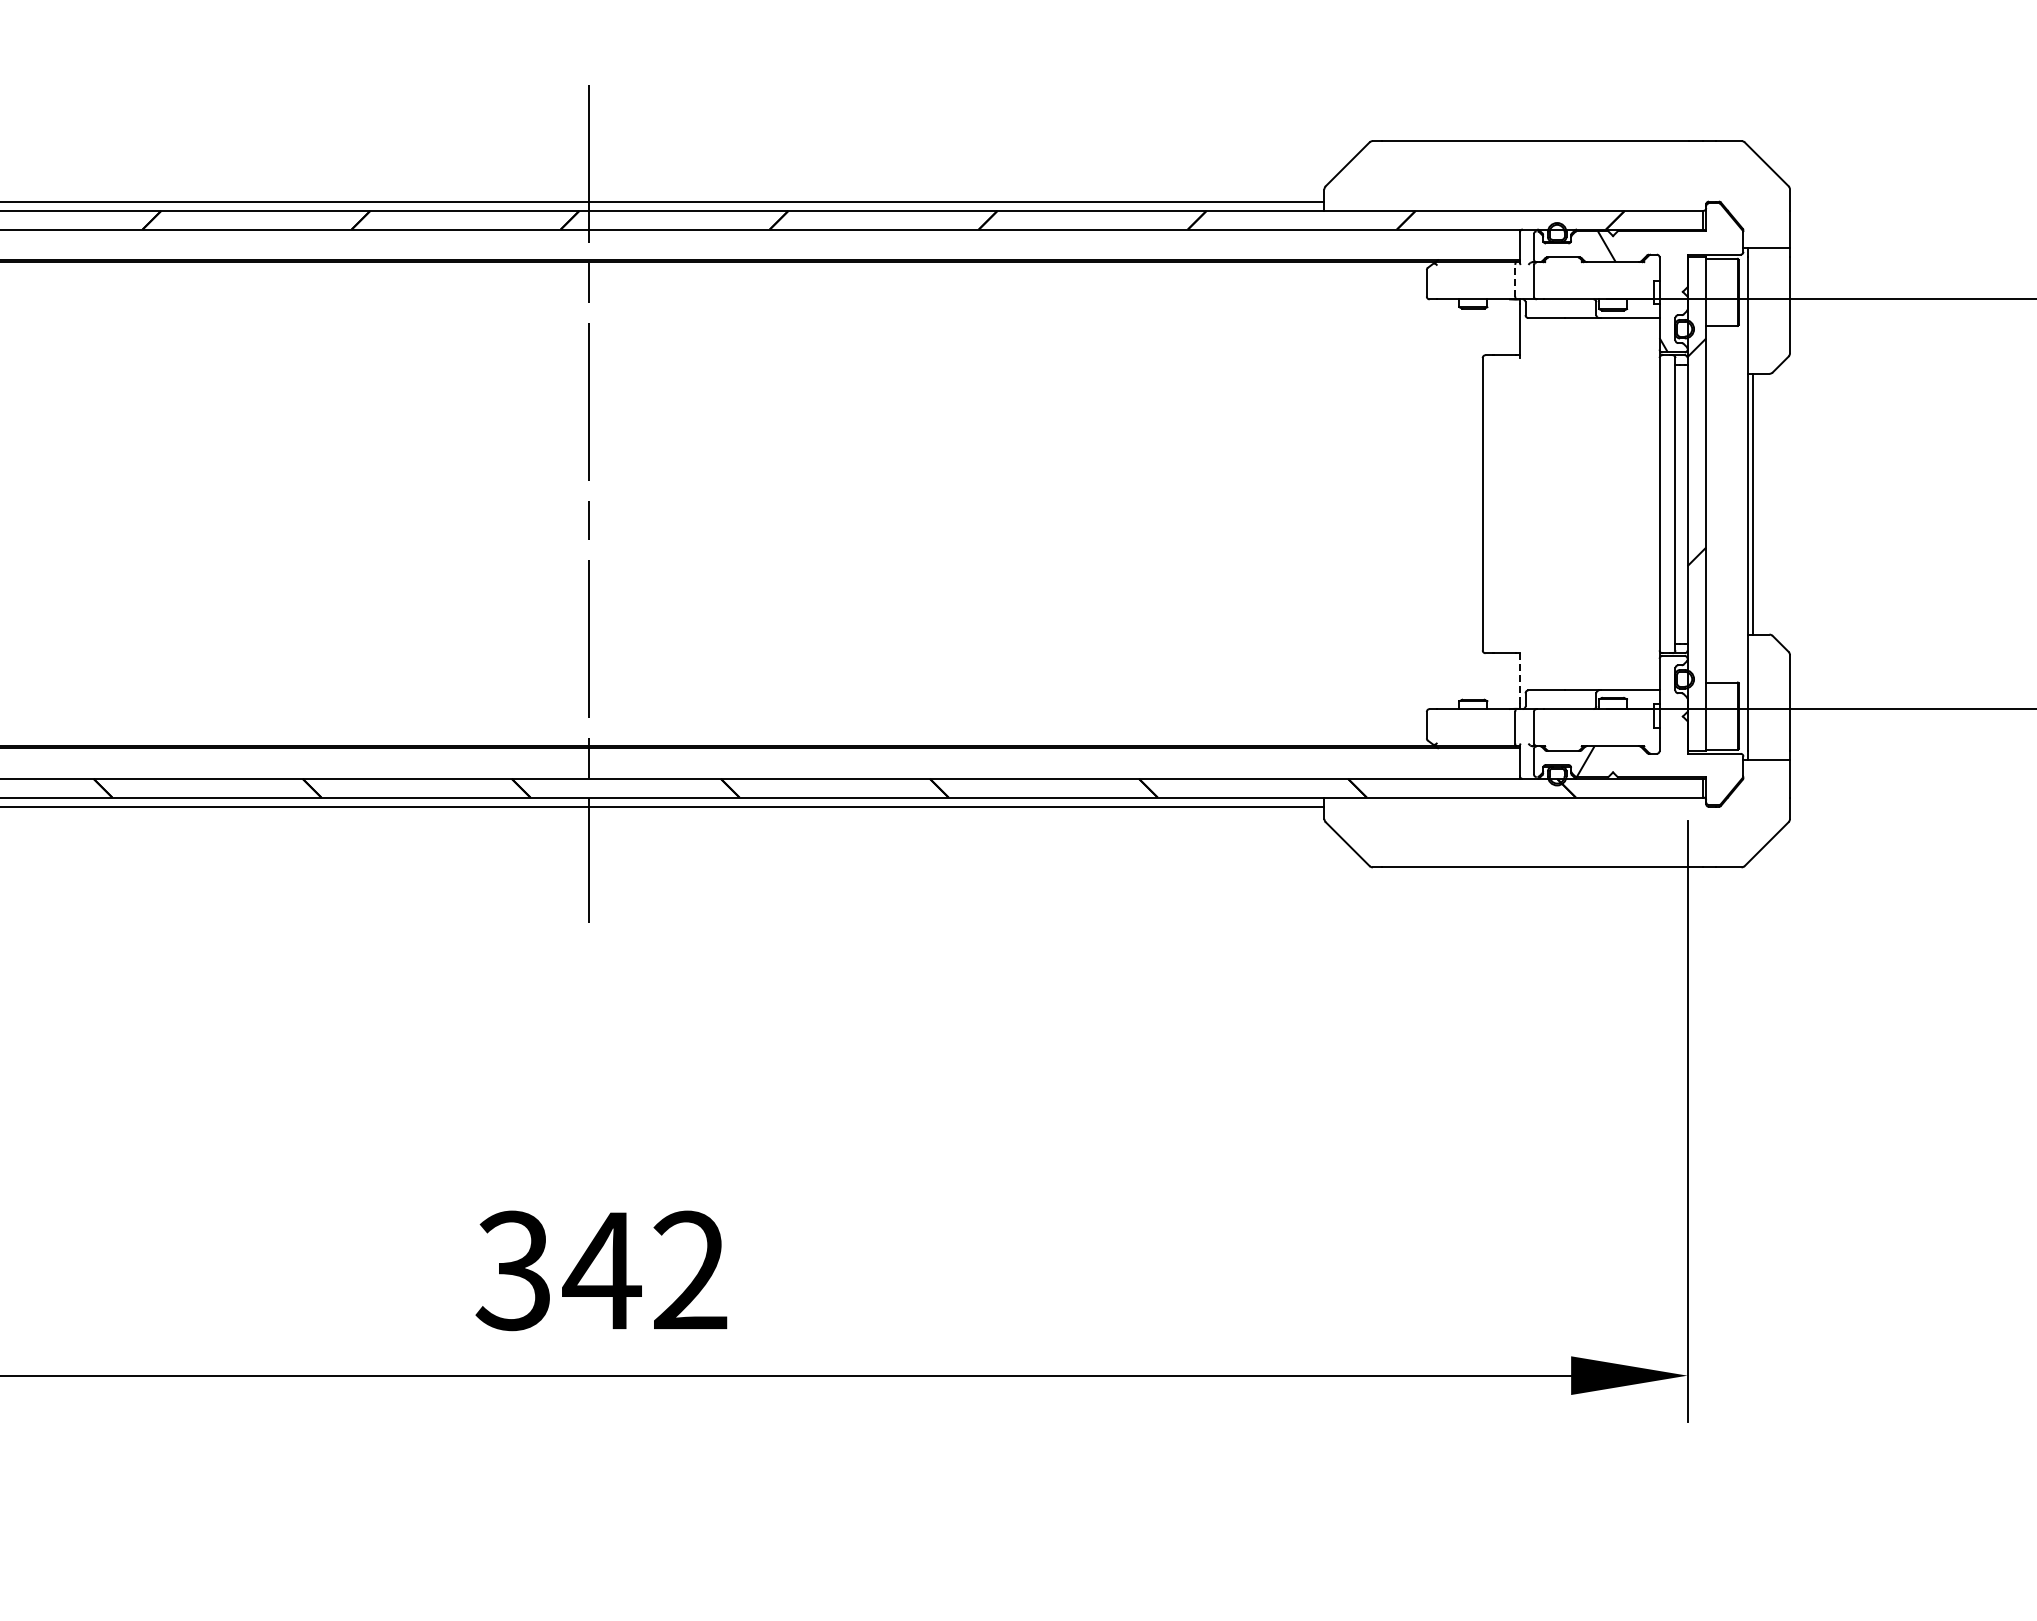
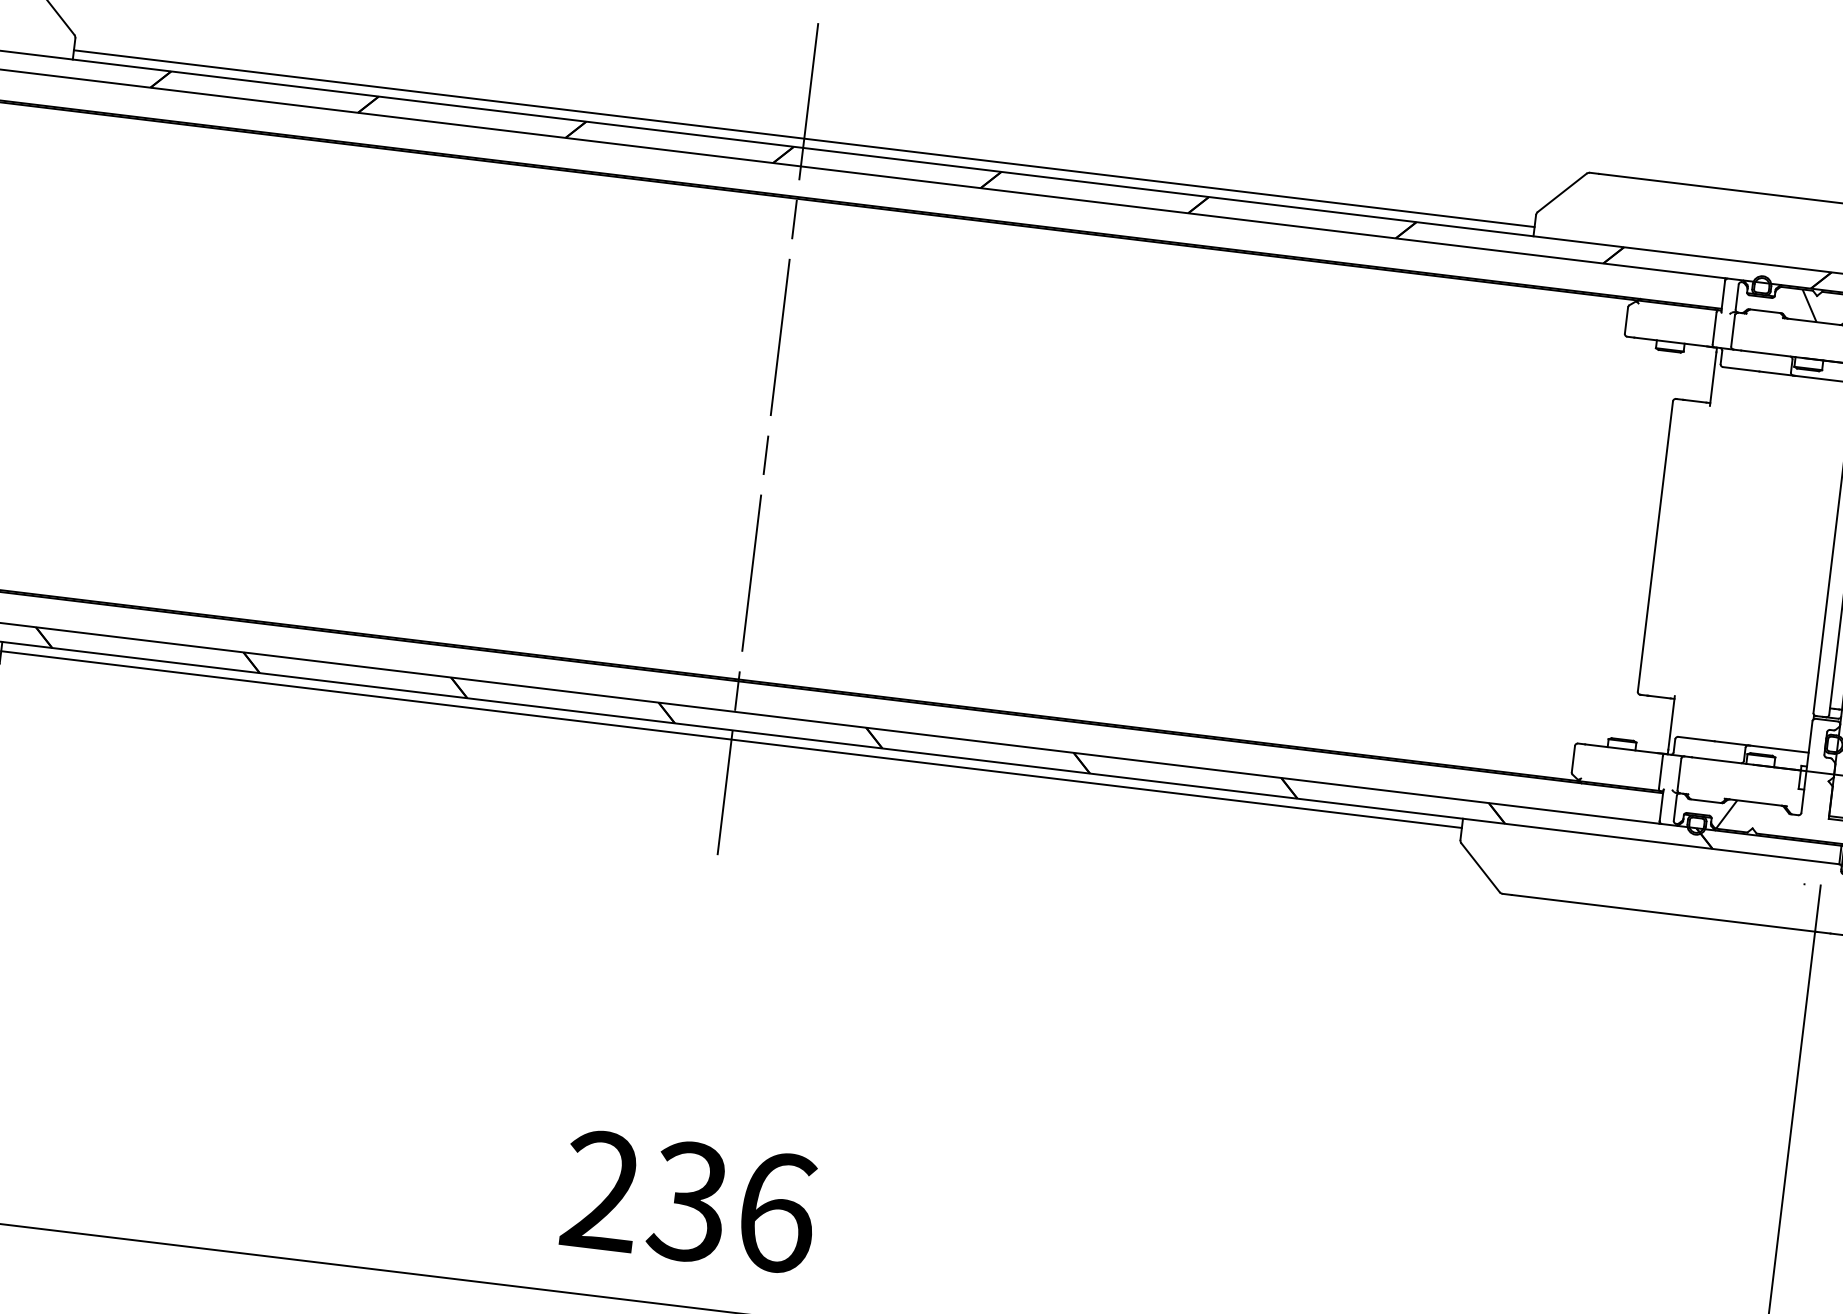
line: (1515, 280) -> (1714, 328), dashed -> solid
line: (1519, 676) -> (1671, 721), dashed -> solid
text: (601, 1270) -> (688, 1201), 342 -> 236

